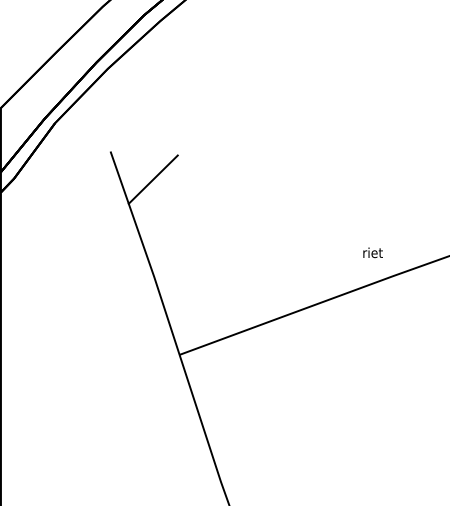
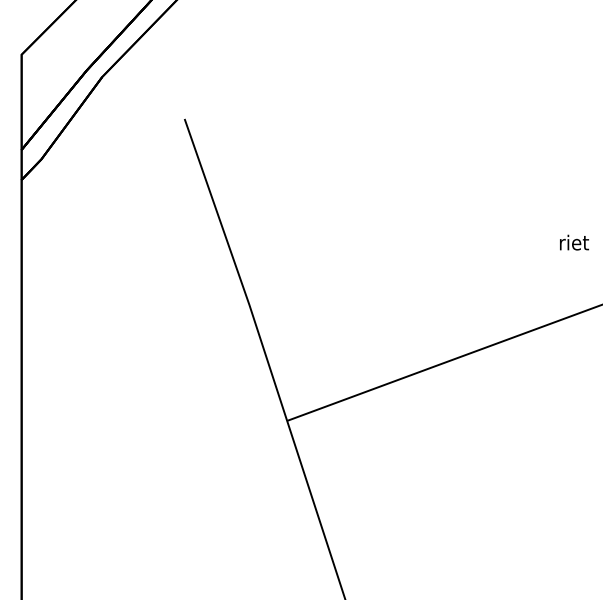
line: (152, 179) -> (246, 160), removed
text: (372, 252) -> (573, 242), moved

